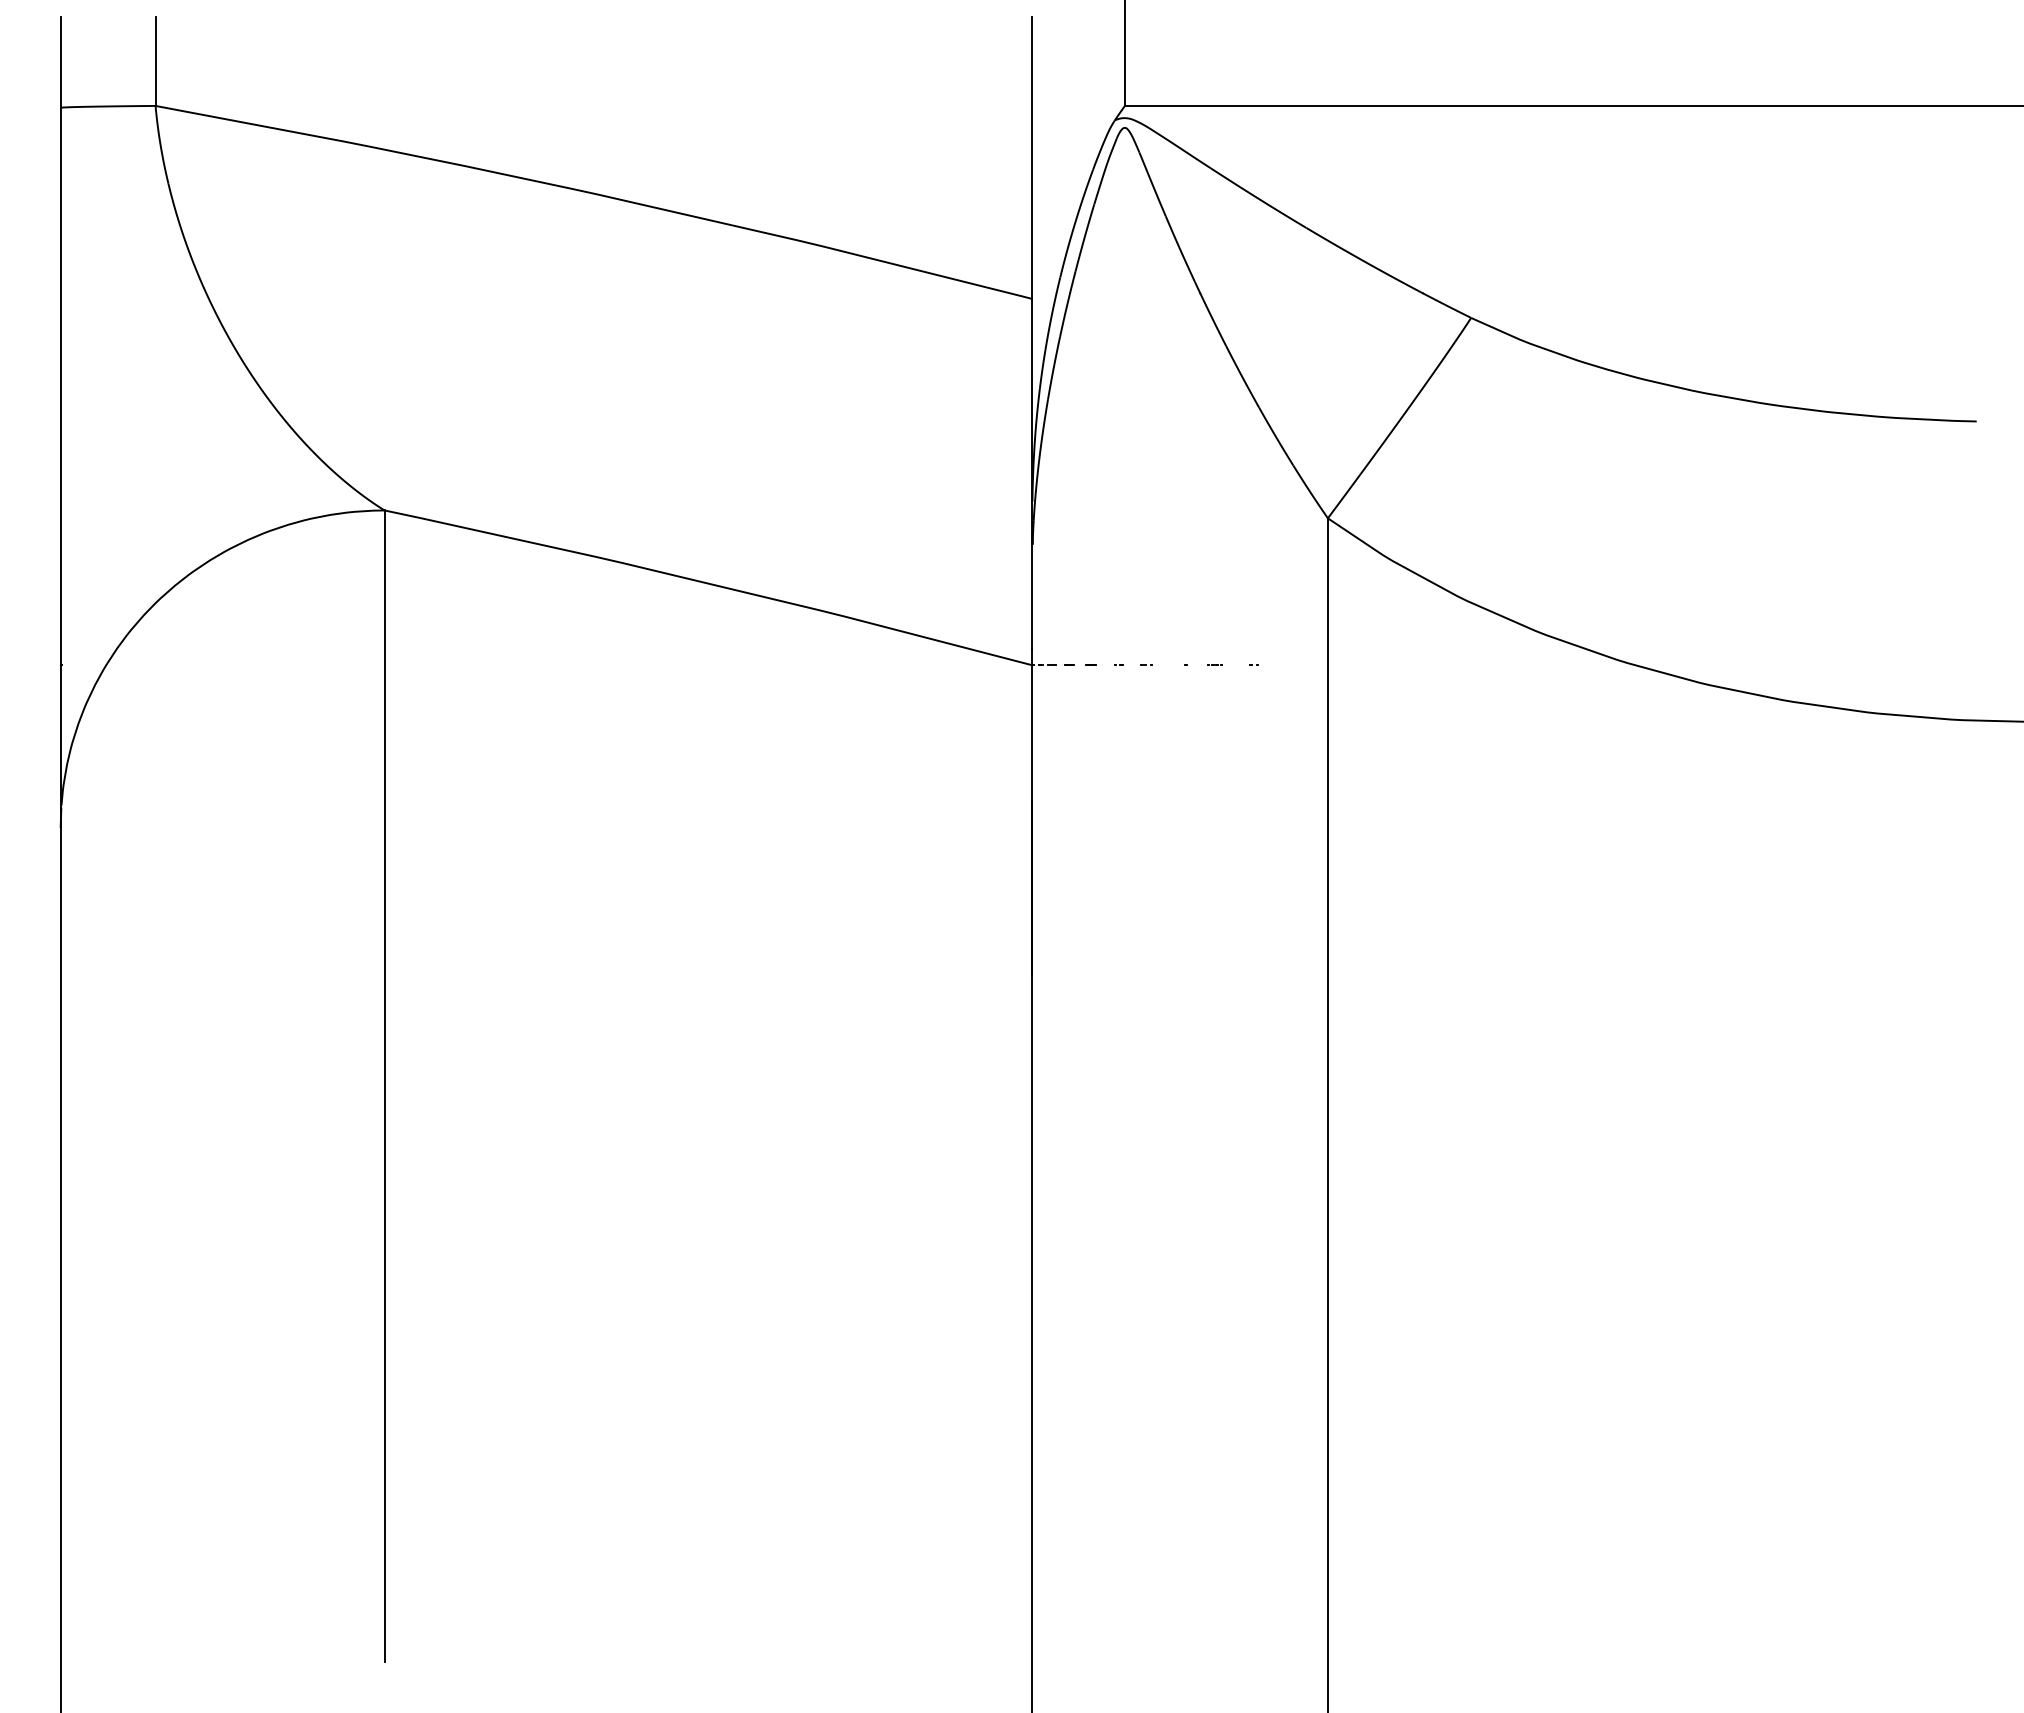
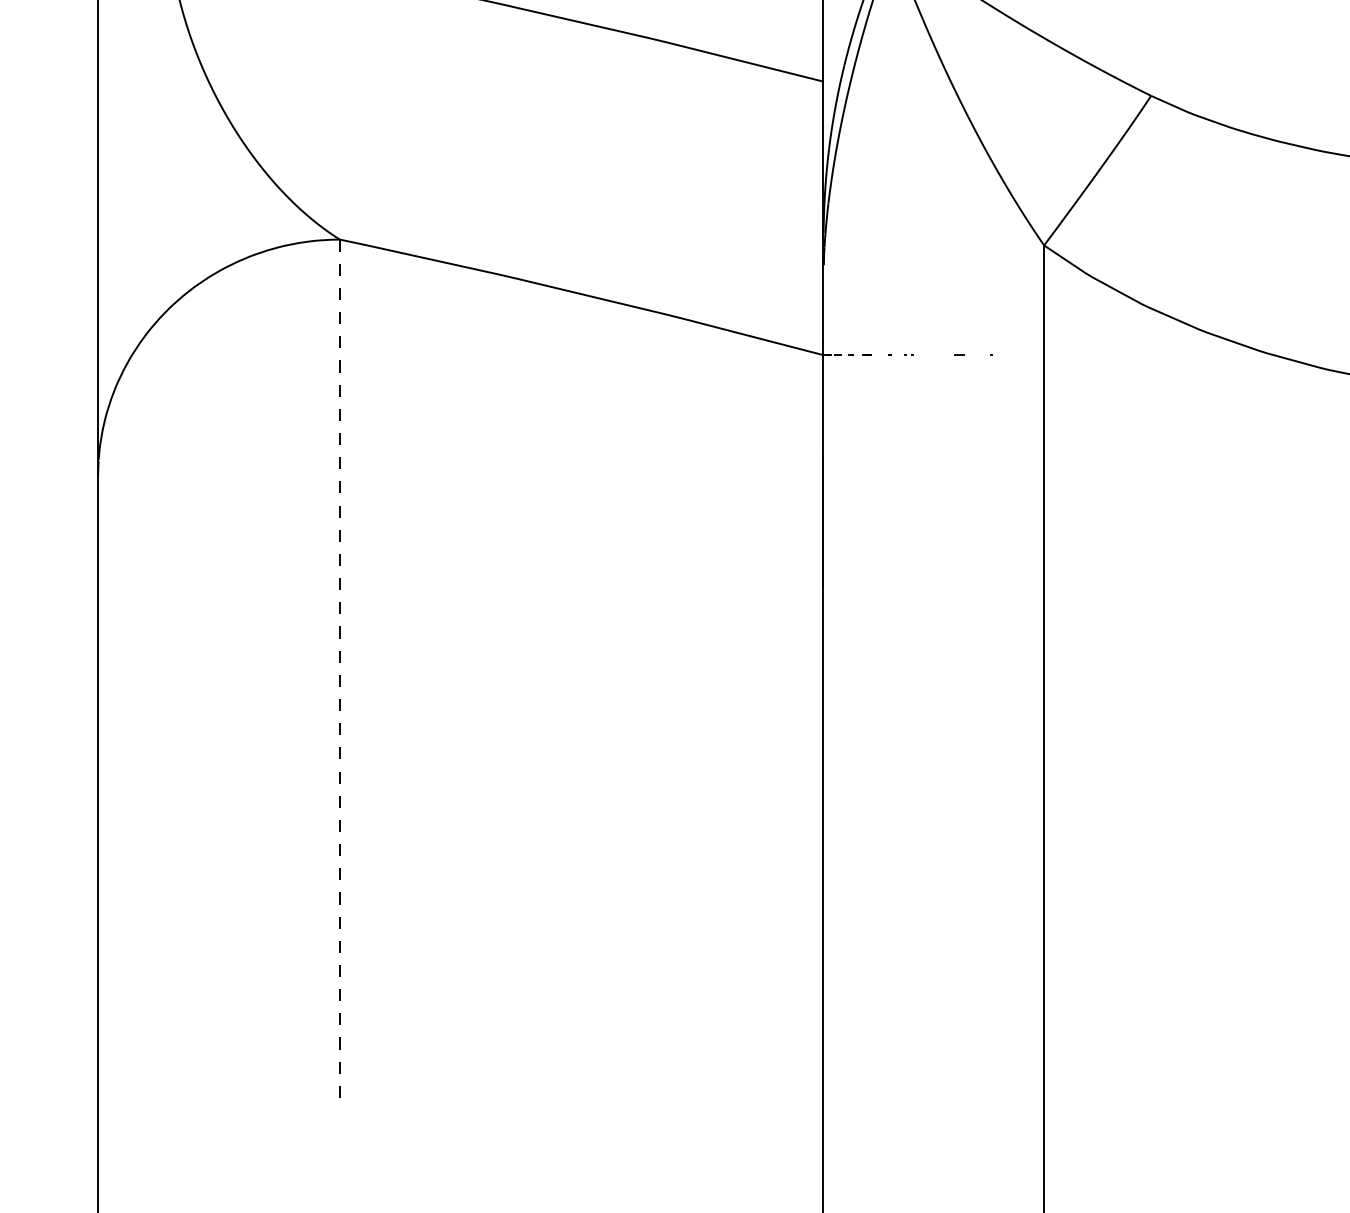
line: (384, 1086) -> (339, 669), solid -> dashed

